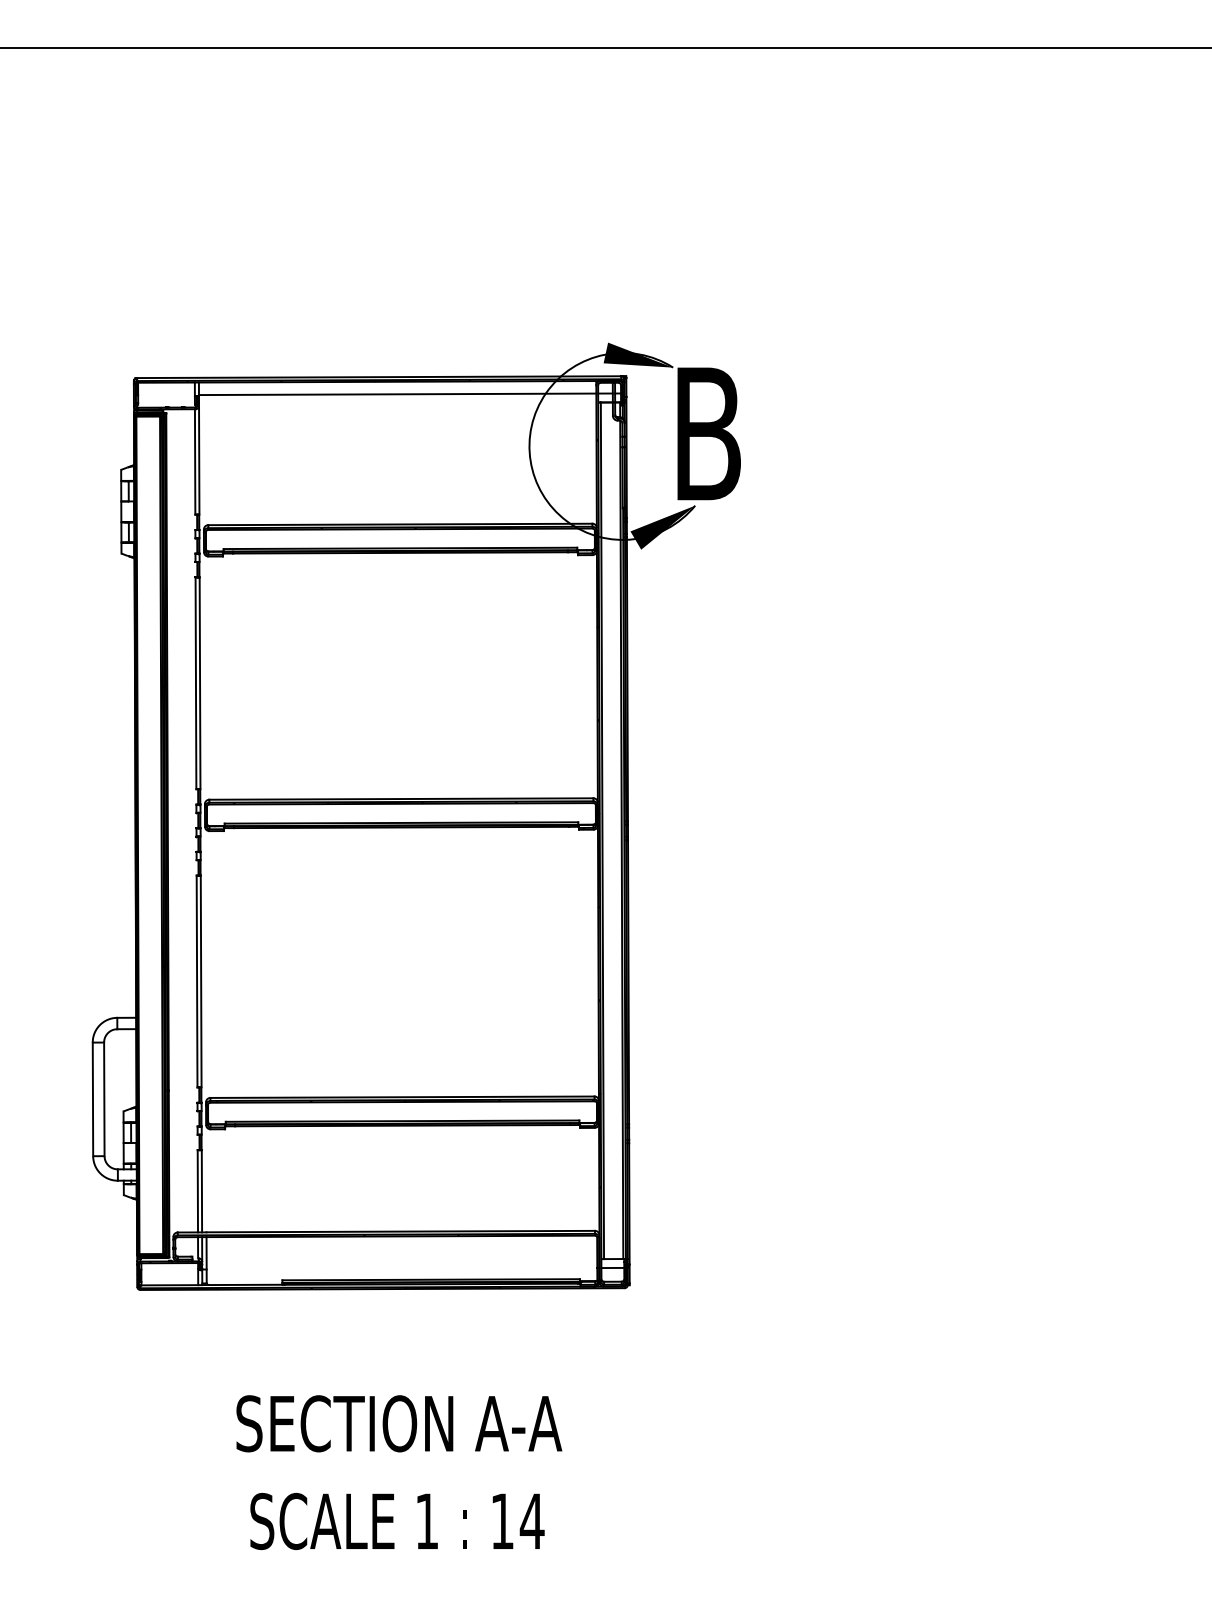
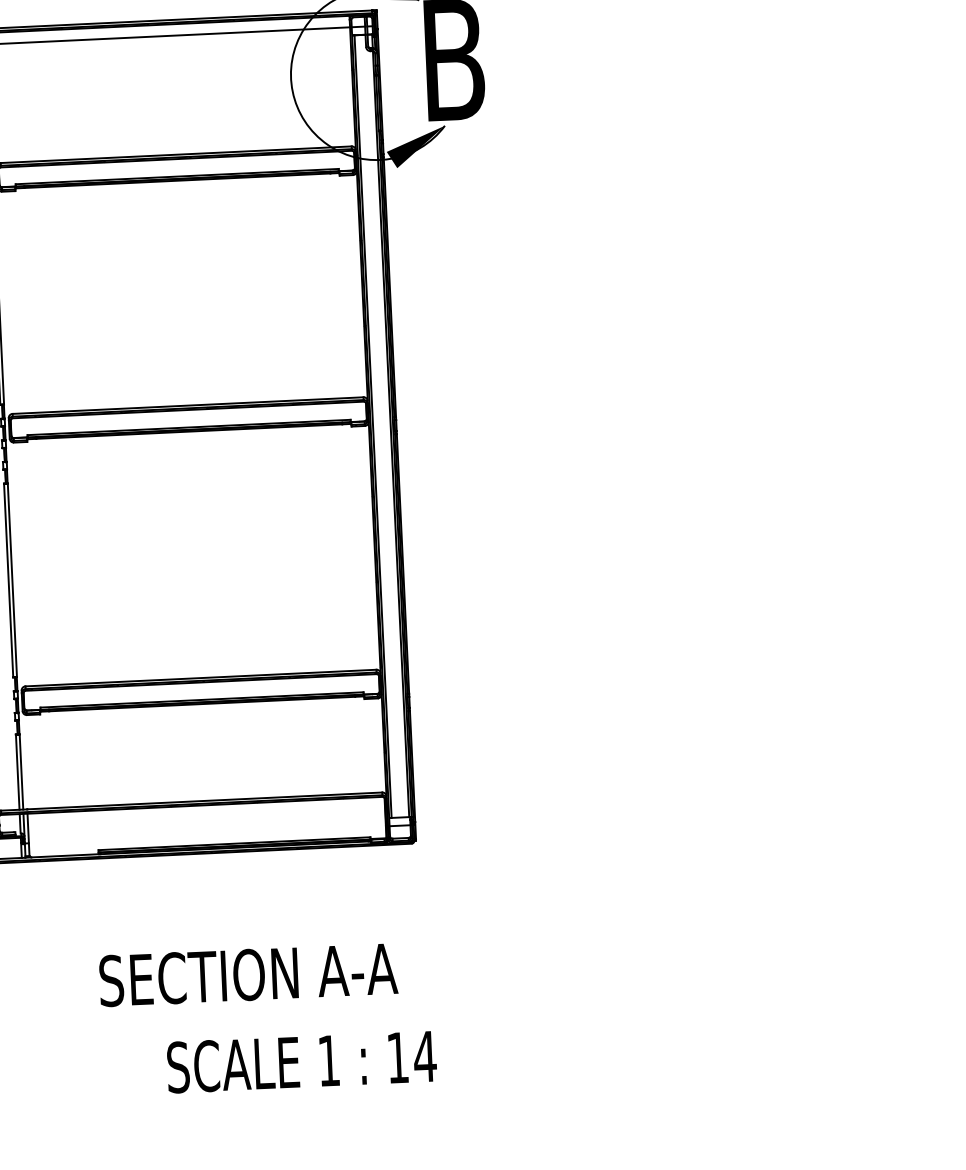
text: (399, 1423) -> (248, 974), moved
text: (397, 1521) -> (302, 1062), moved

